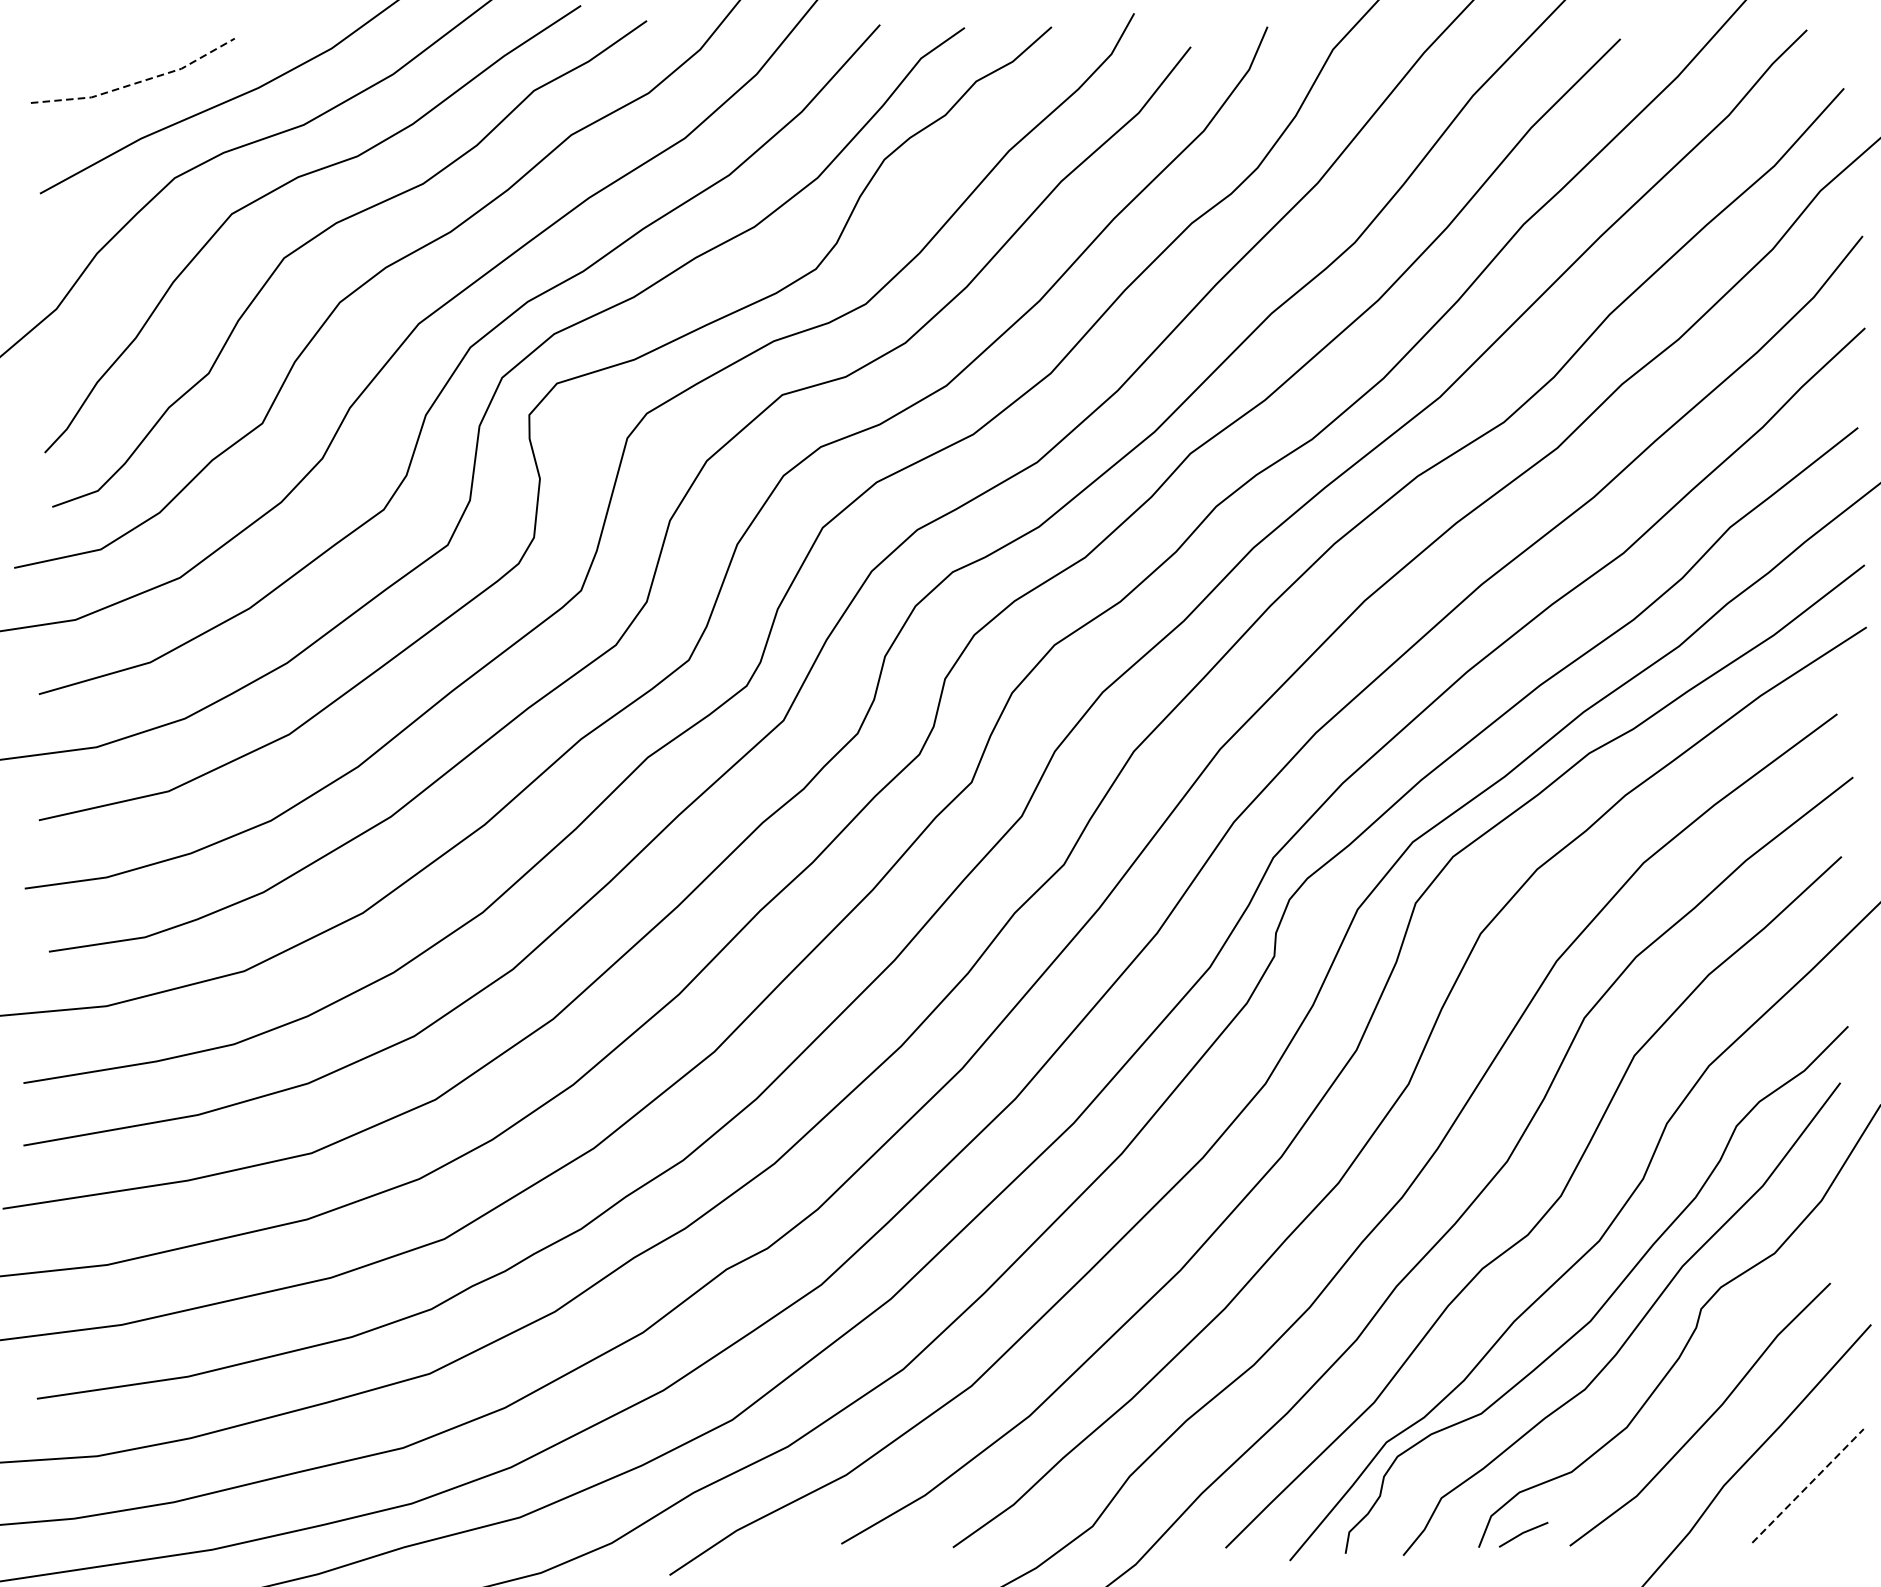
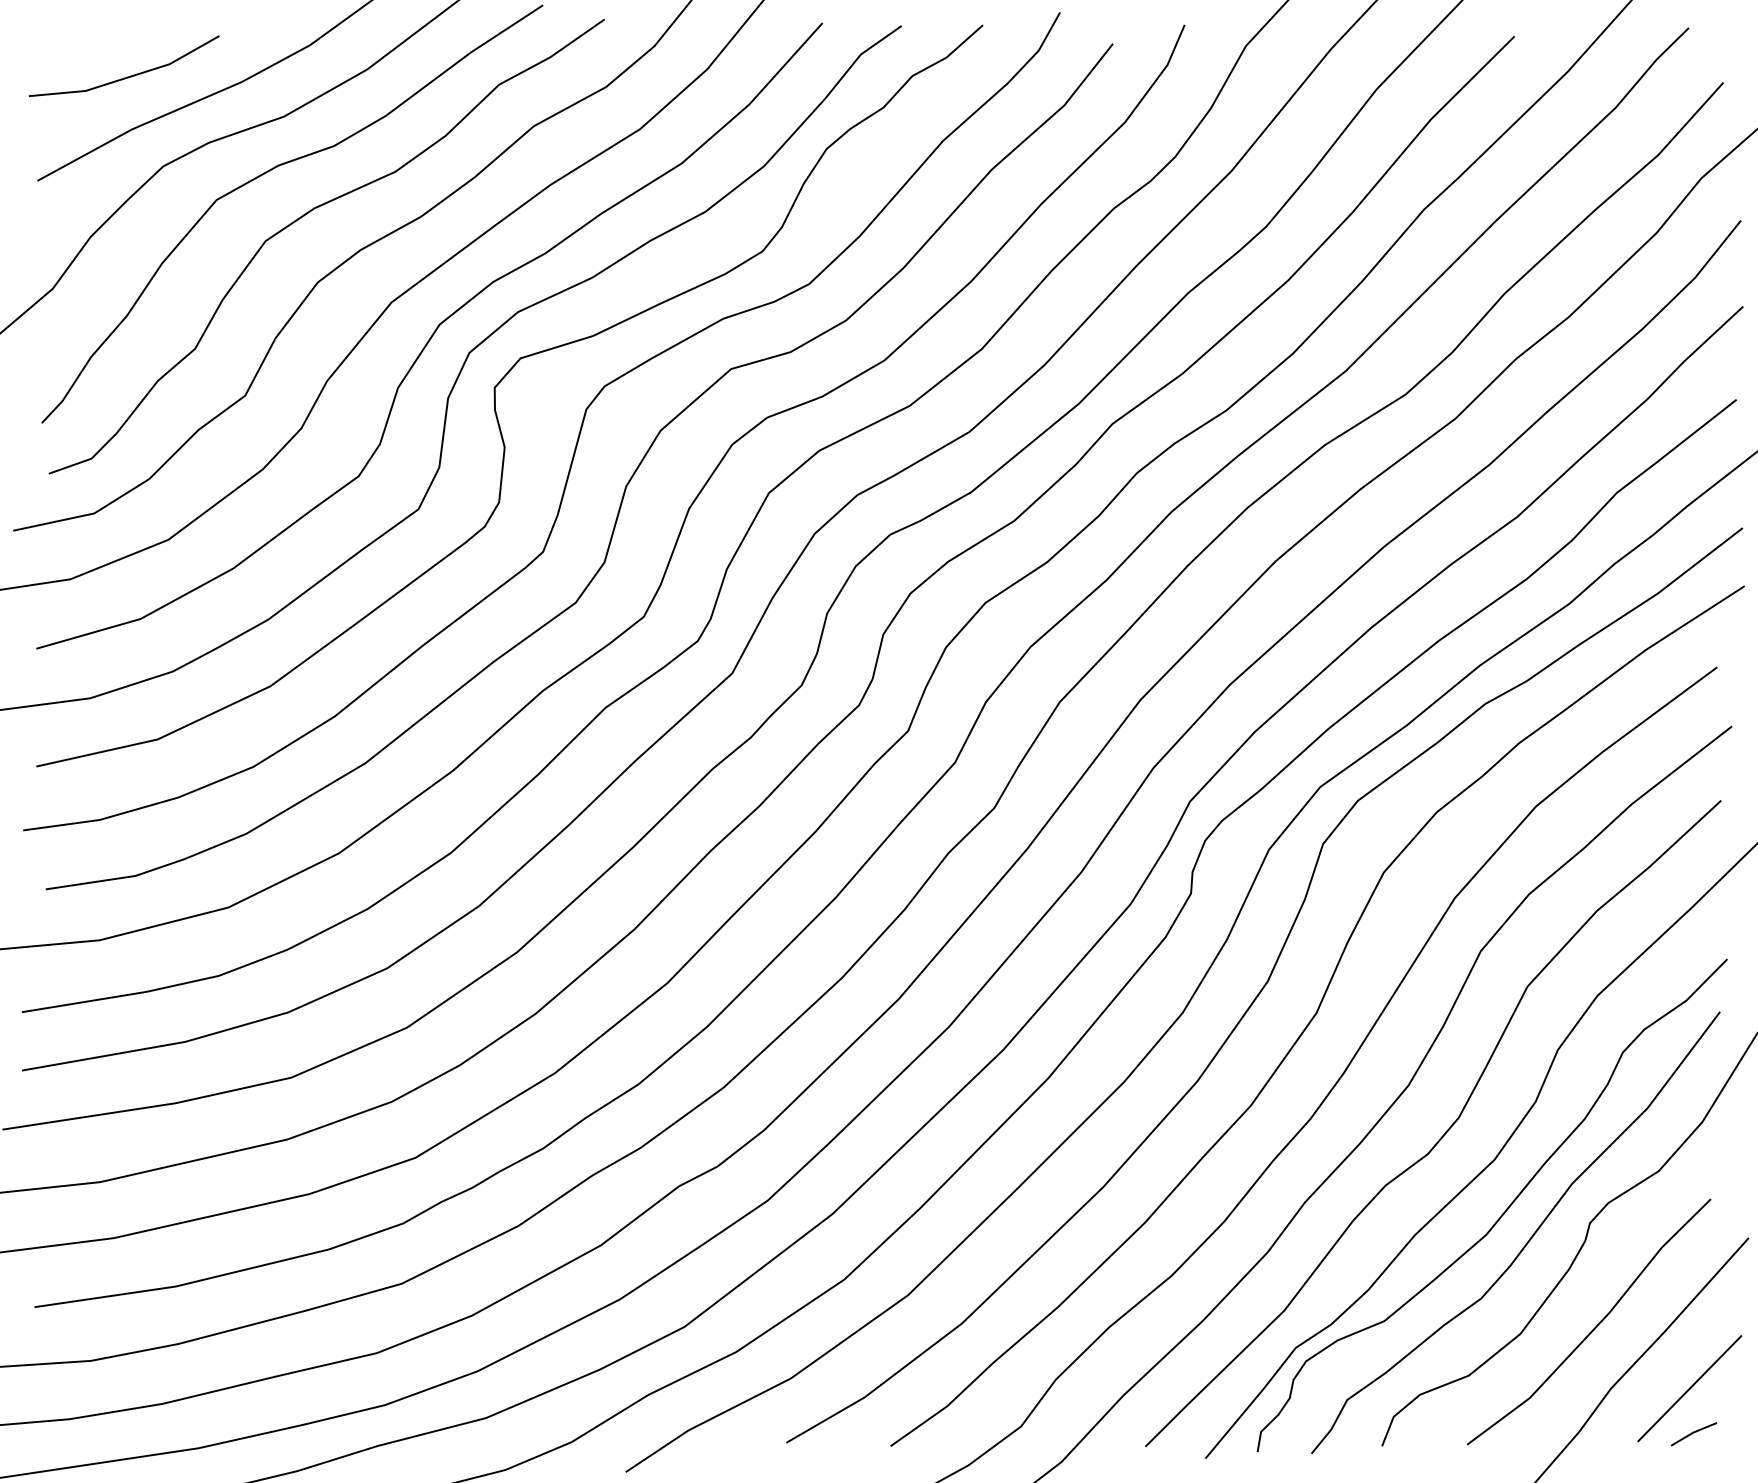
line: (137, 83) -> (128, 77), dashed -> solid
line: (1808, 1485) -> (1690, 1388), dashed -> solid
line: (1523, 1533) -> (1693, 1433), moved

